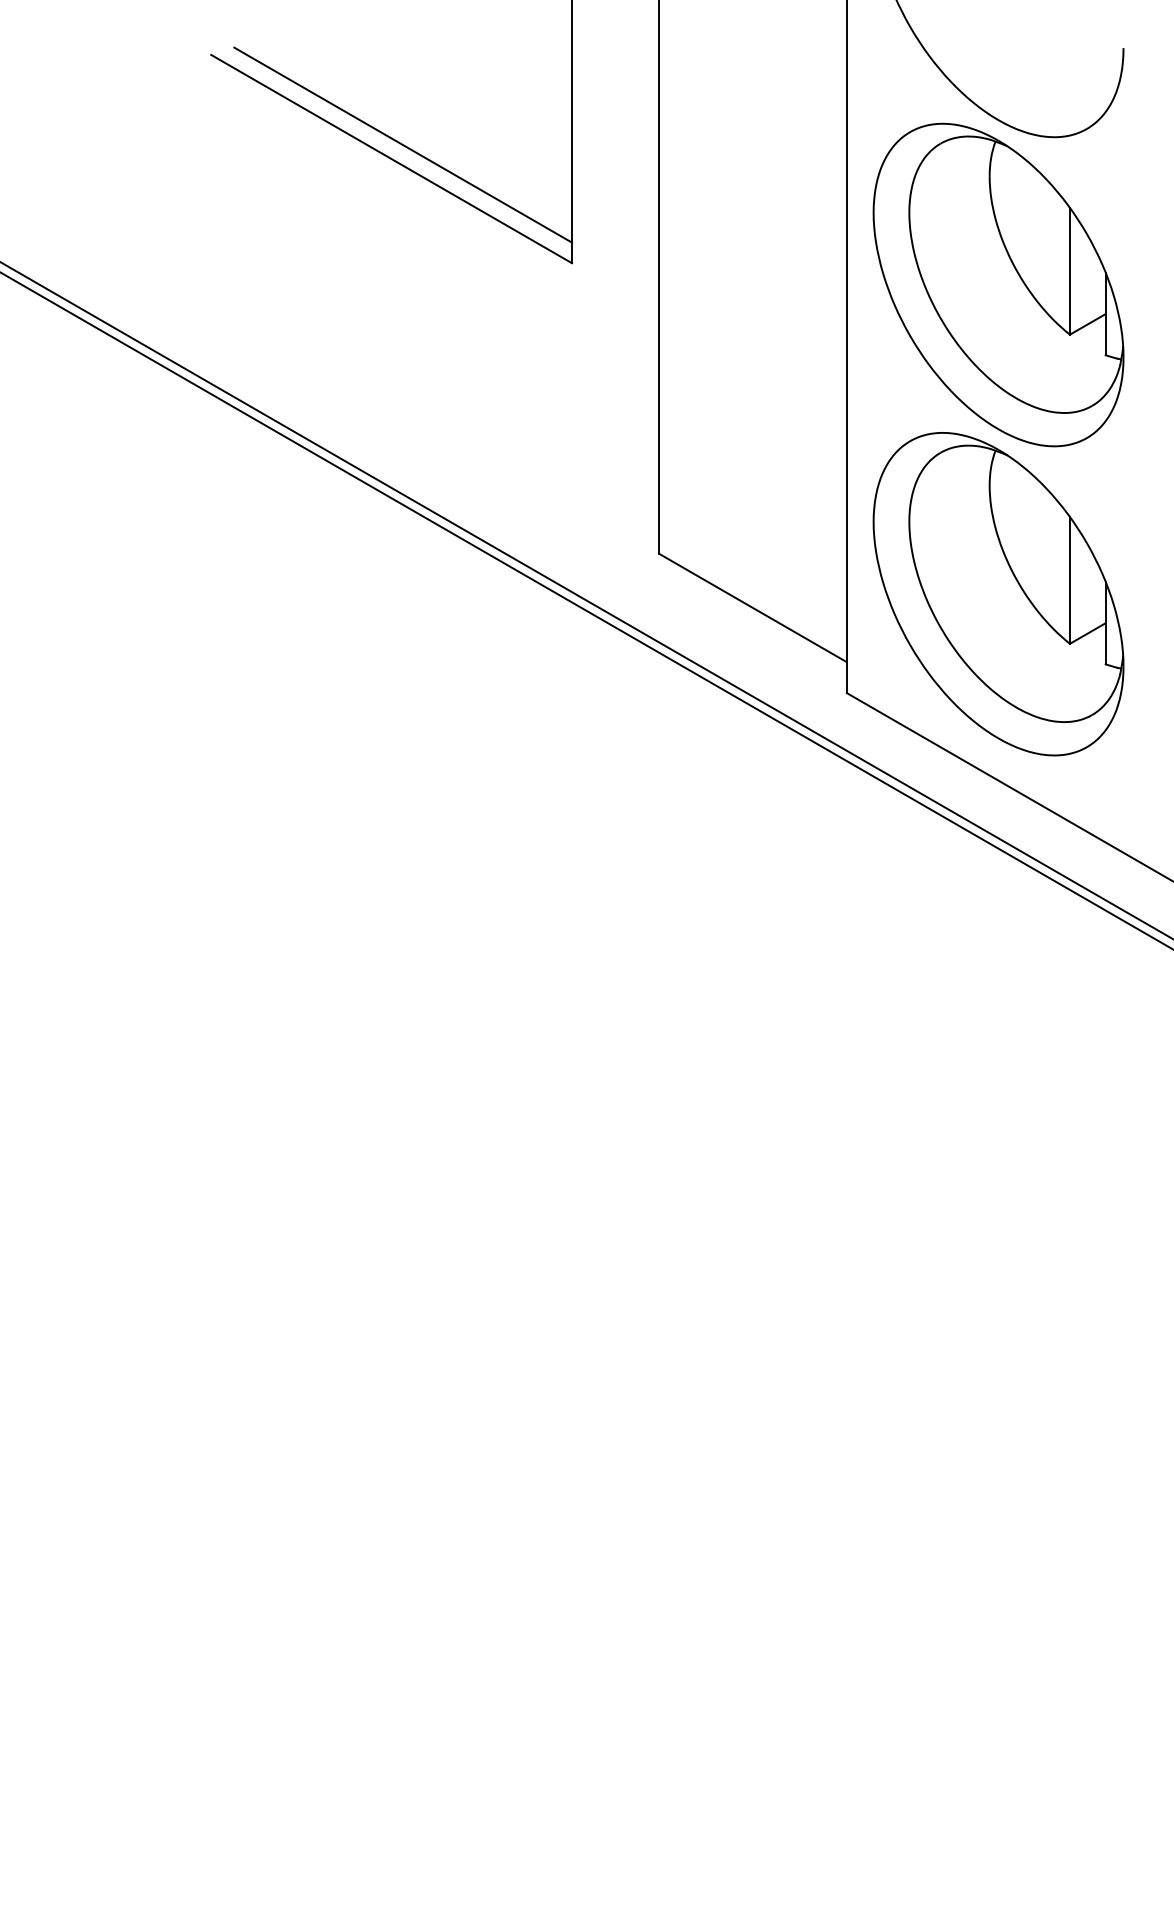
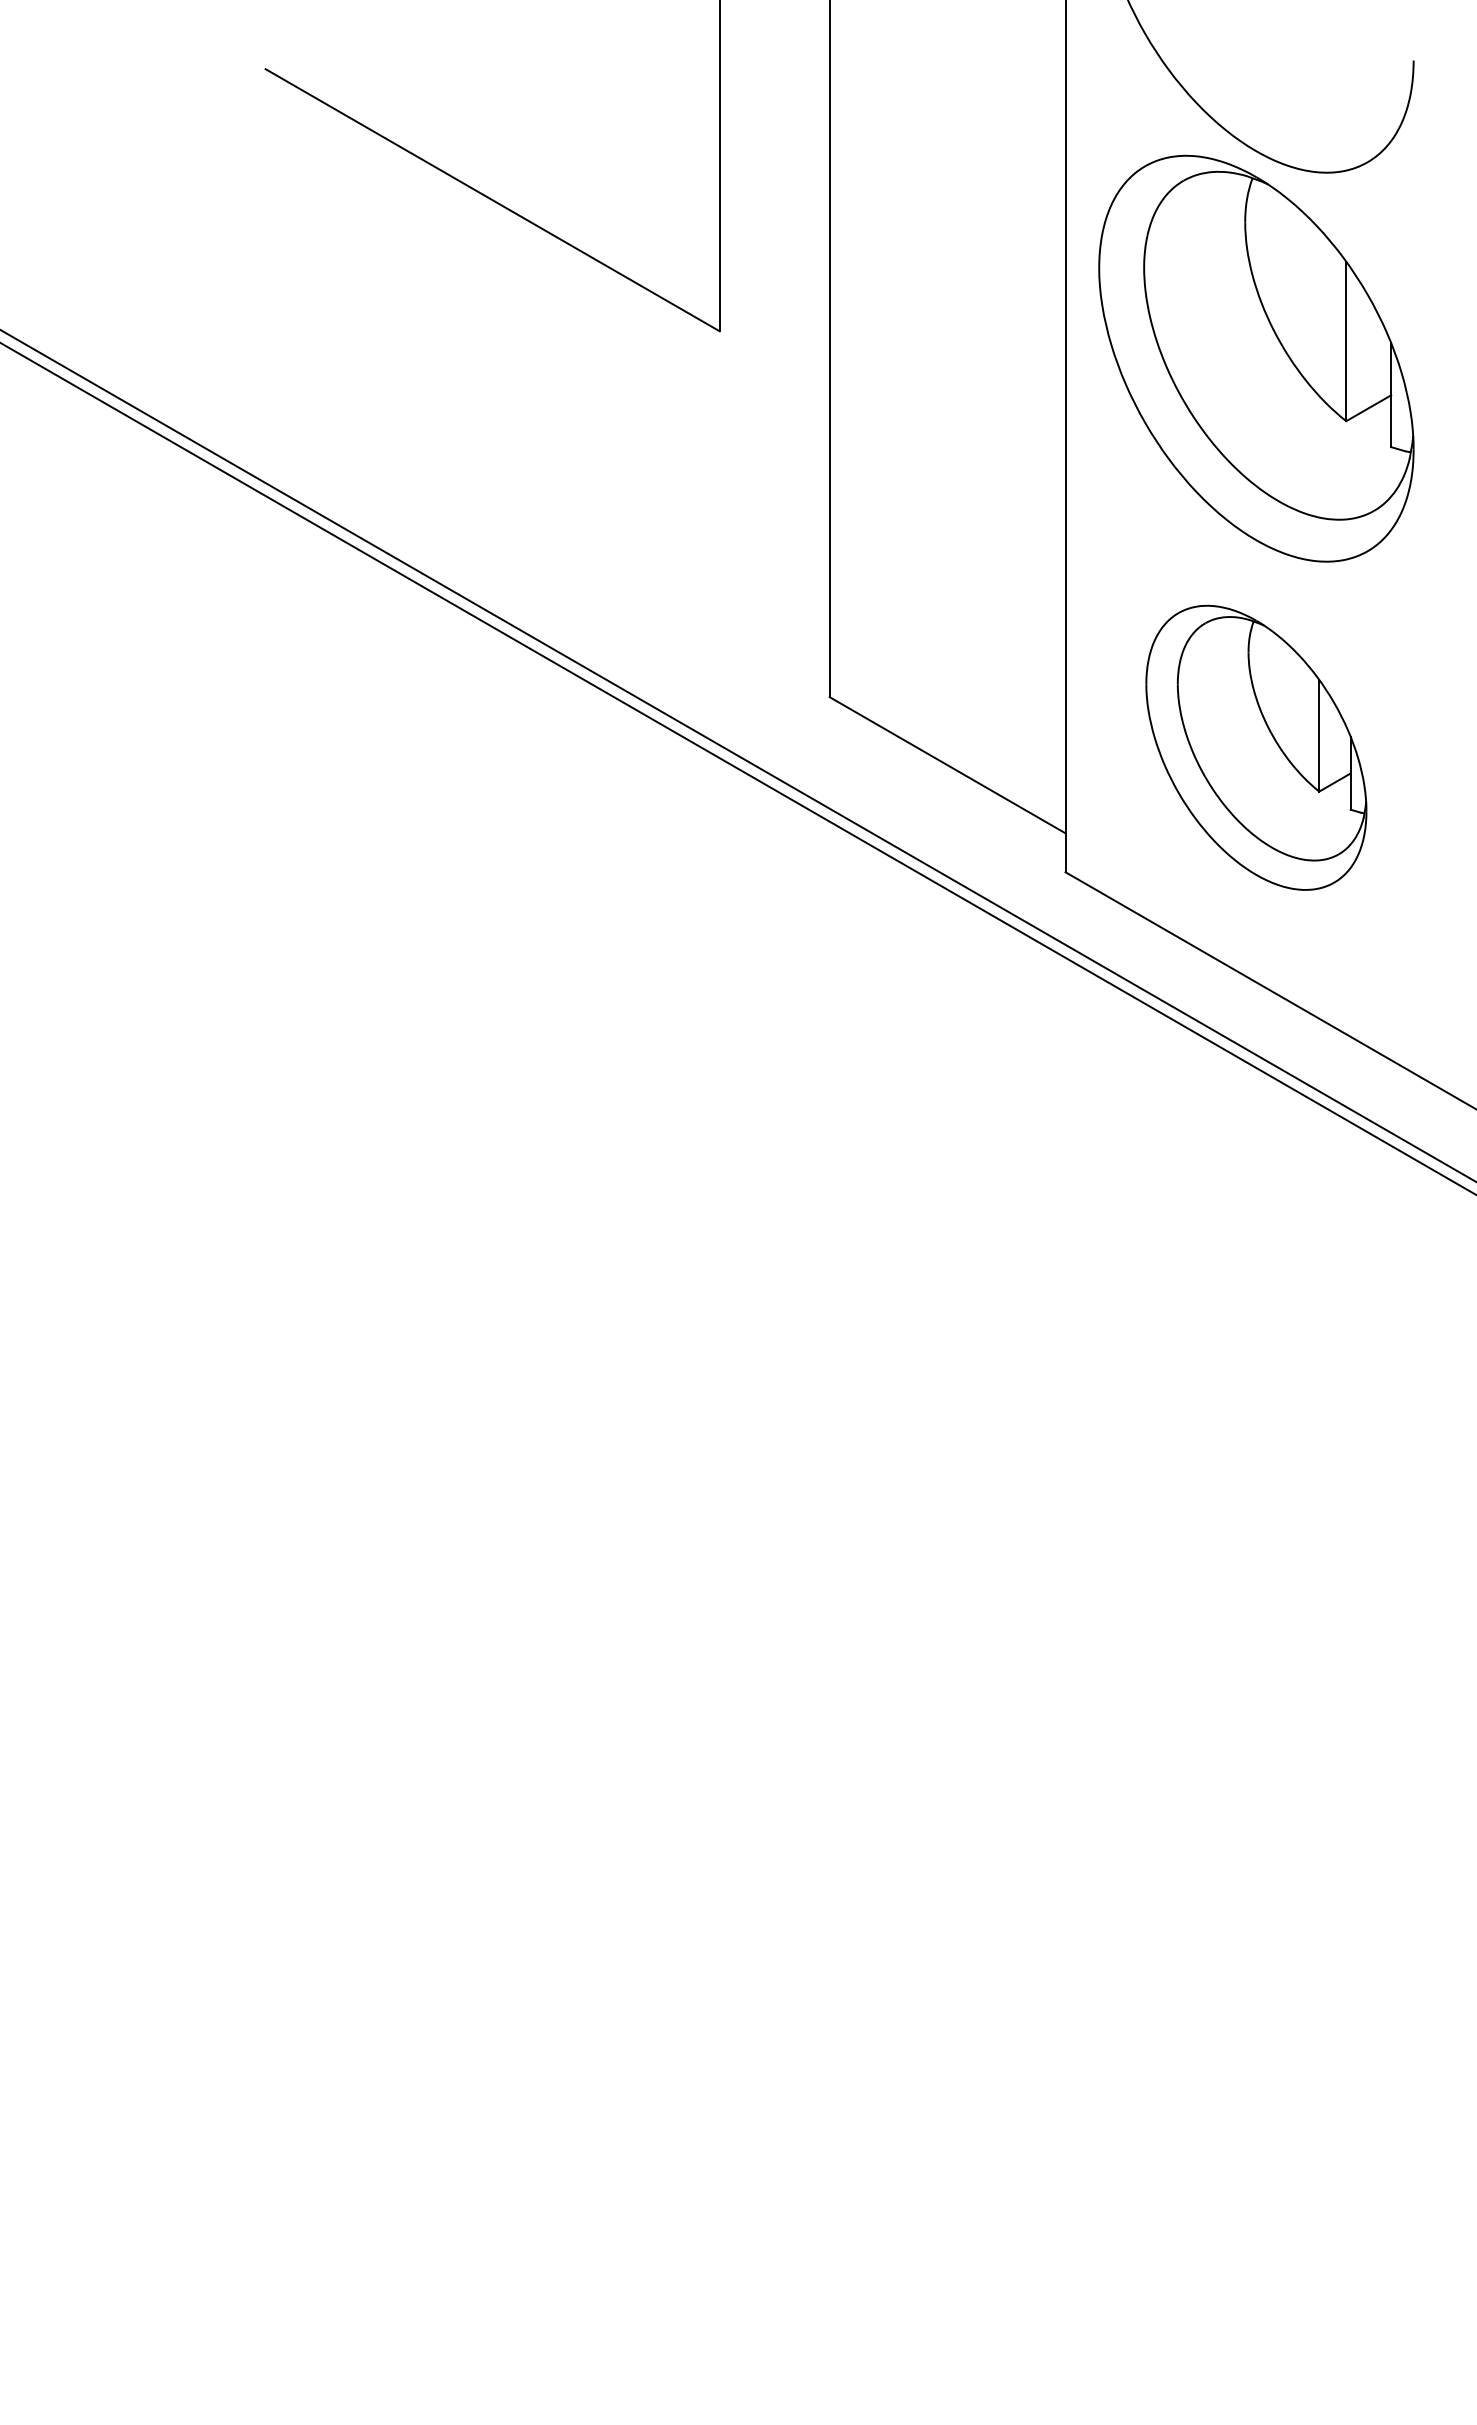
line: (403, 144) -> (507, 181), removed
part: (998, 594) -> (1256, 748), size x0.7

